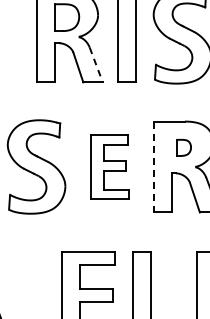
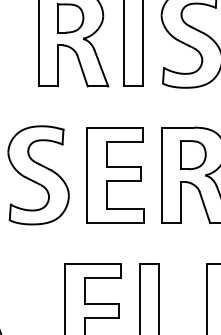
line: (96, 65) -> (101, 68), dashed -> solid
part: (184, 148) -> (193, 155), size x1.67
part: (109, 167) -> (115, 175), size x1.43
line: (153, 167) -> (161, 175), dashed -> solid

